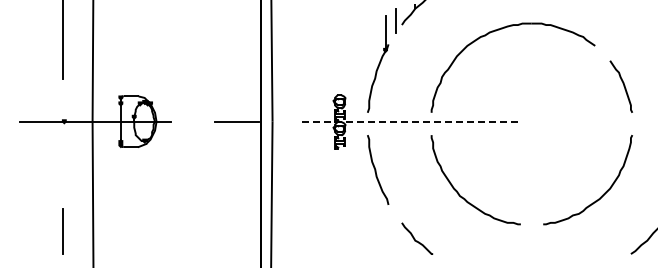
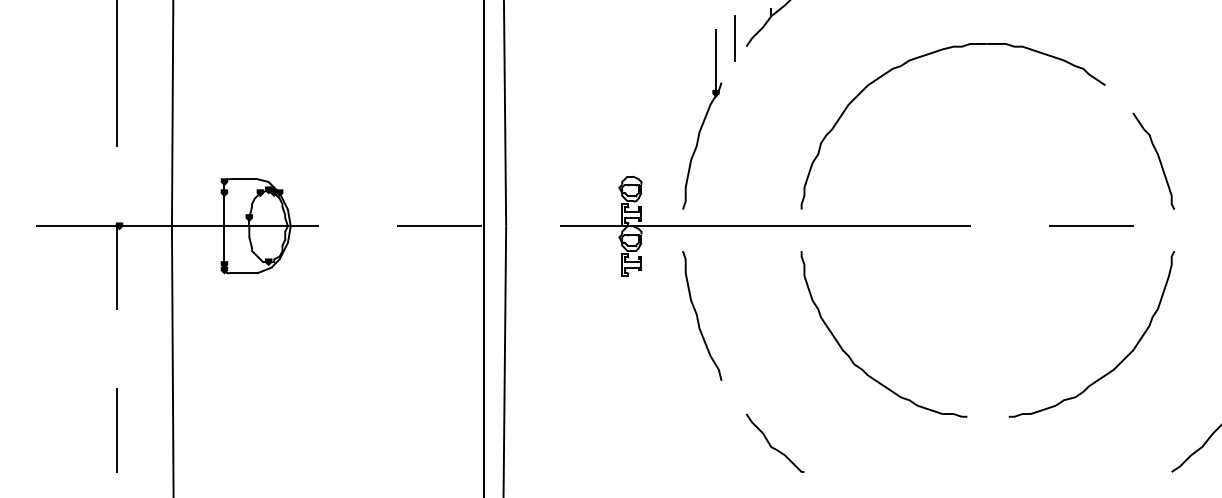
line: (412, 121) -> (766, 225), dashed -> solid
line: (587, 121) -> (1091, 225), added
line: (62, 143) -> (116, 266), added

